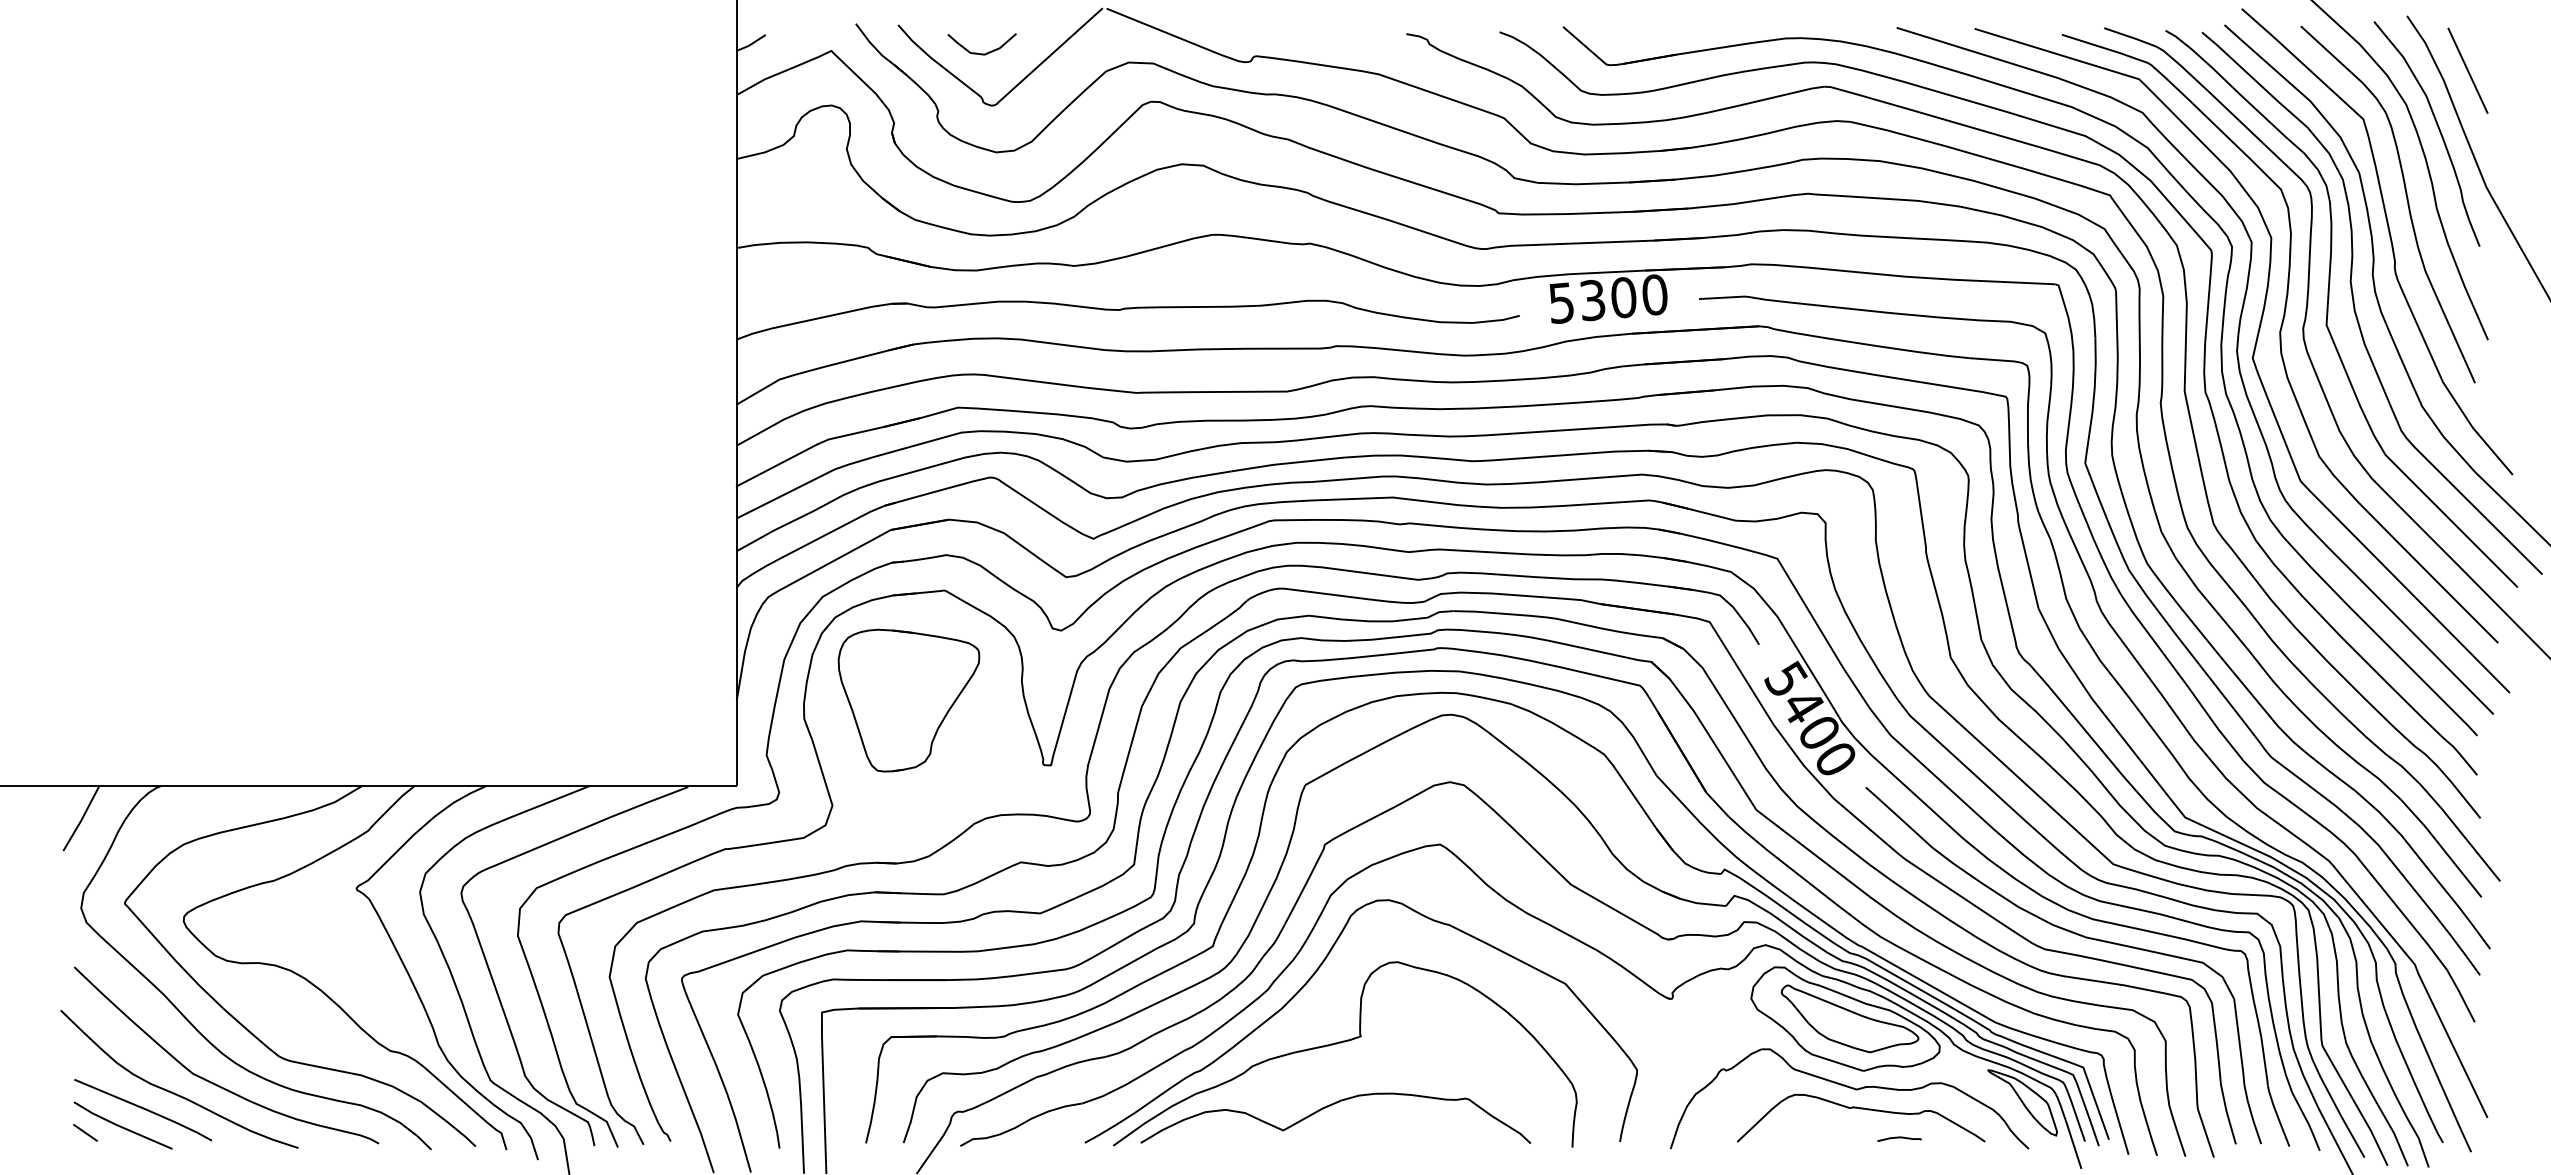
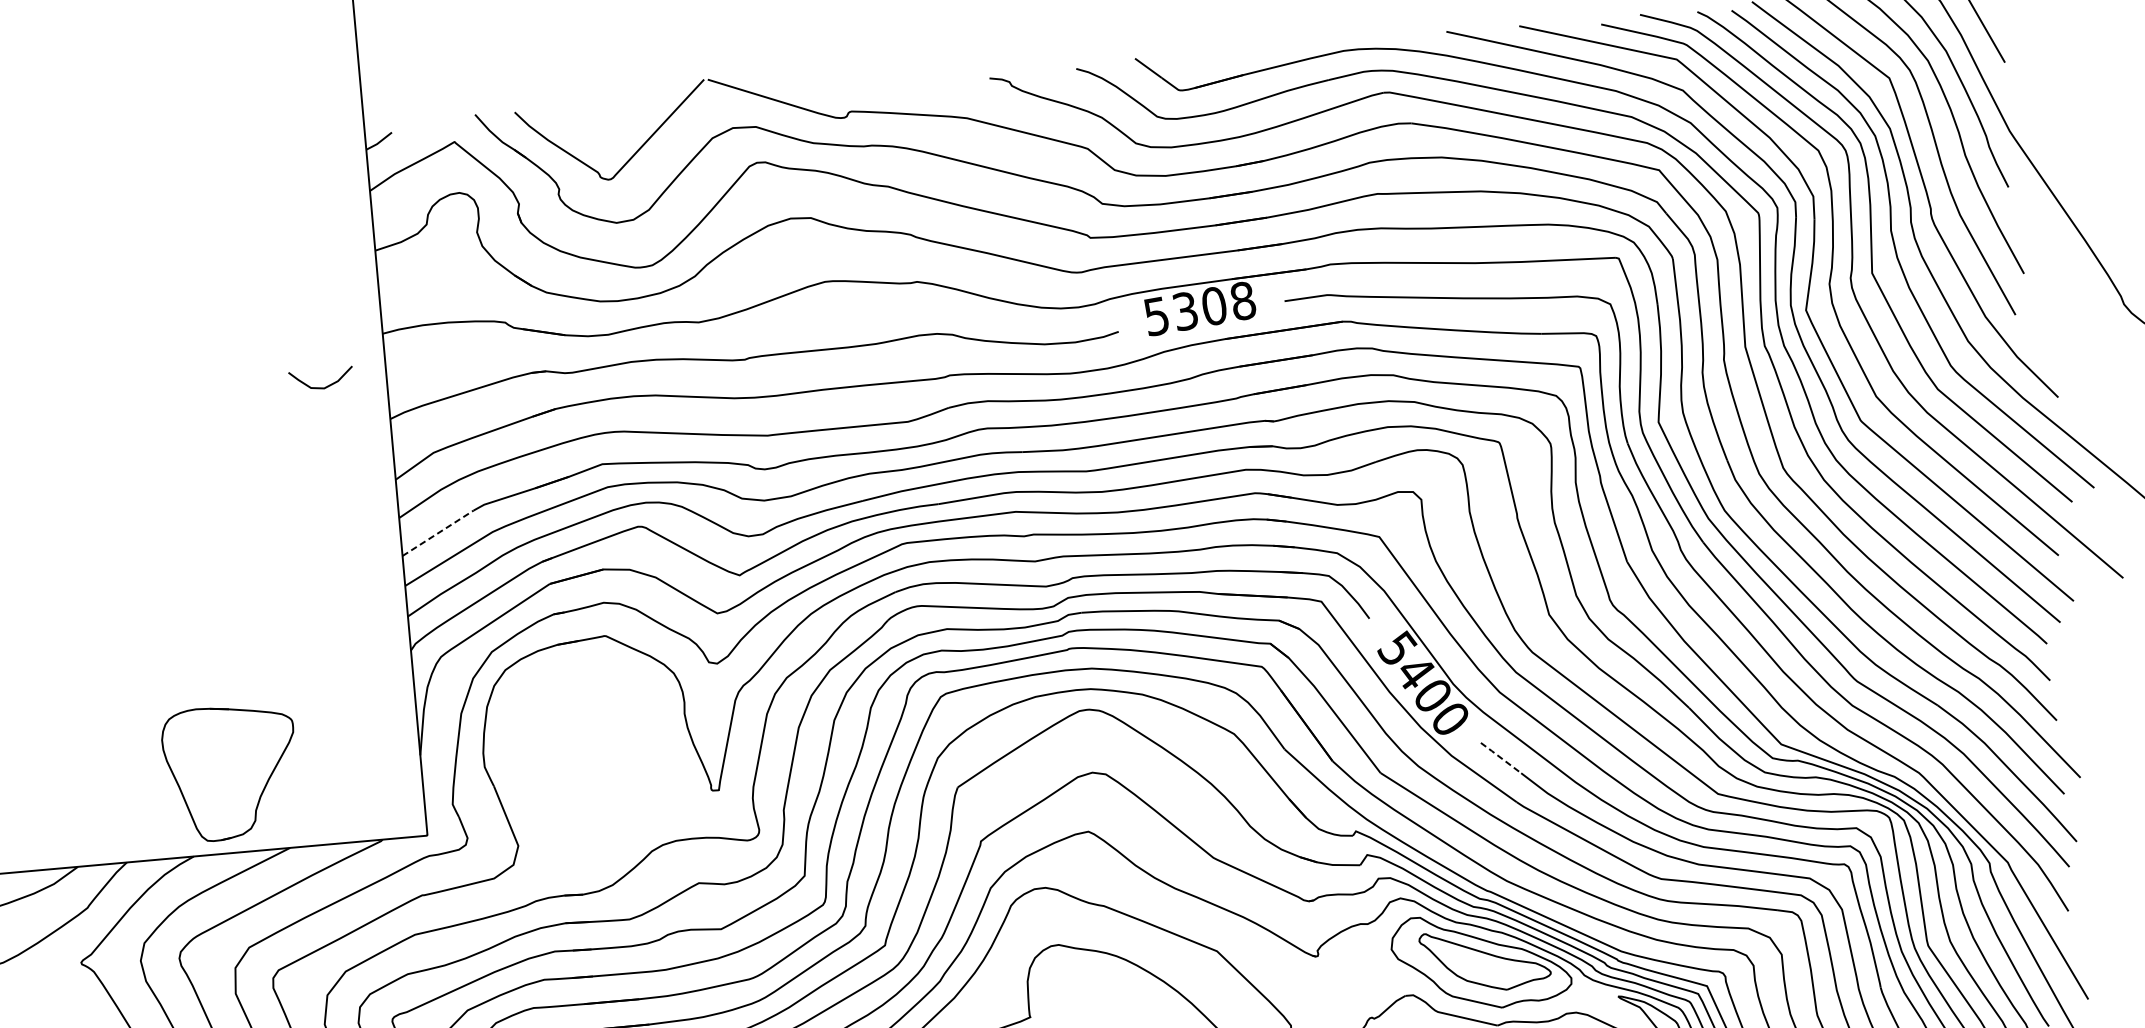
curve: (977, 52) -> (317, 387), moved
text: (1655, 294) -> (1243, 300), 5300 -> 5308
line: (777, 465) -> (438, 533), solid -> dashed
part: (908, 700) -> (230, 772), moved
line: (1885, 804) -> (1500, 757), solid -> dashed

